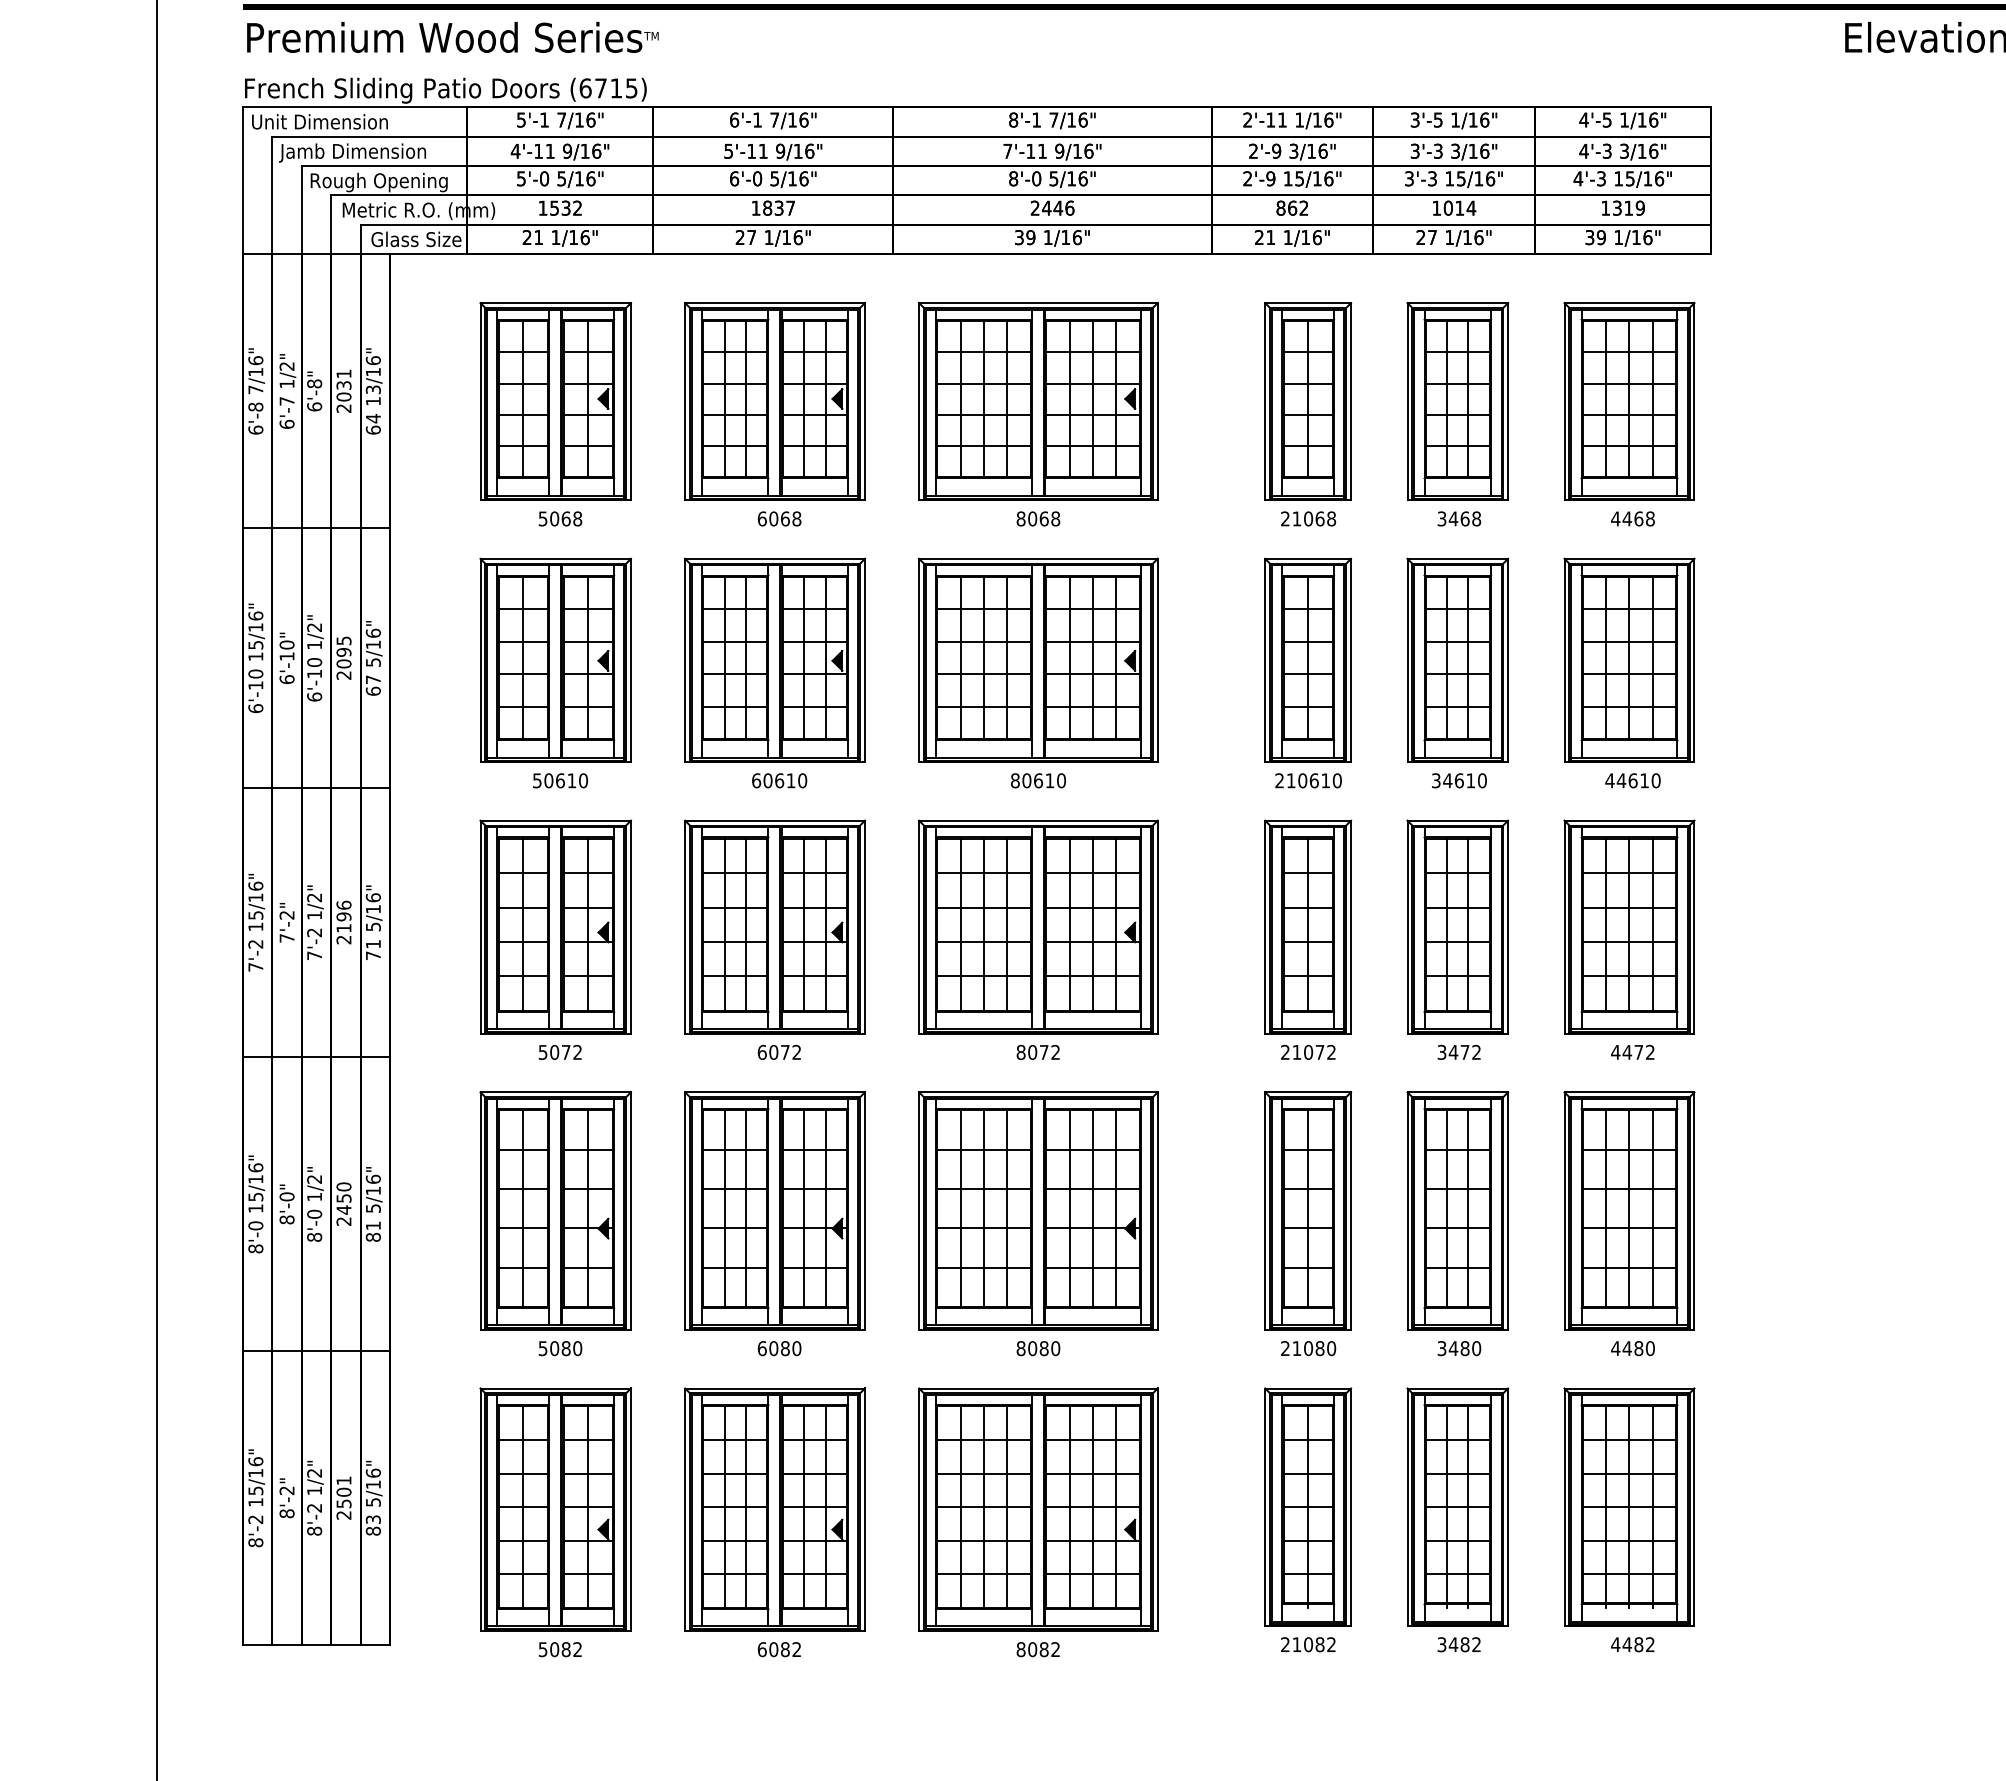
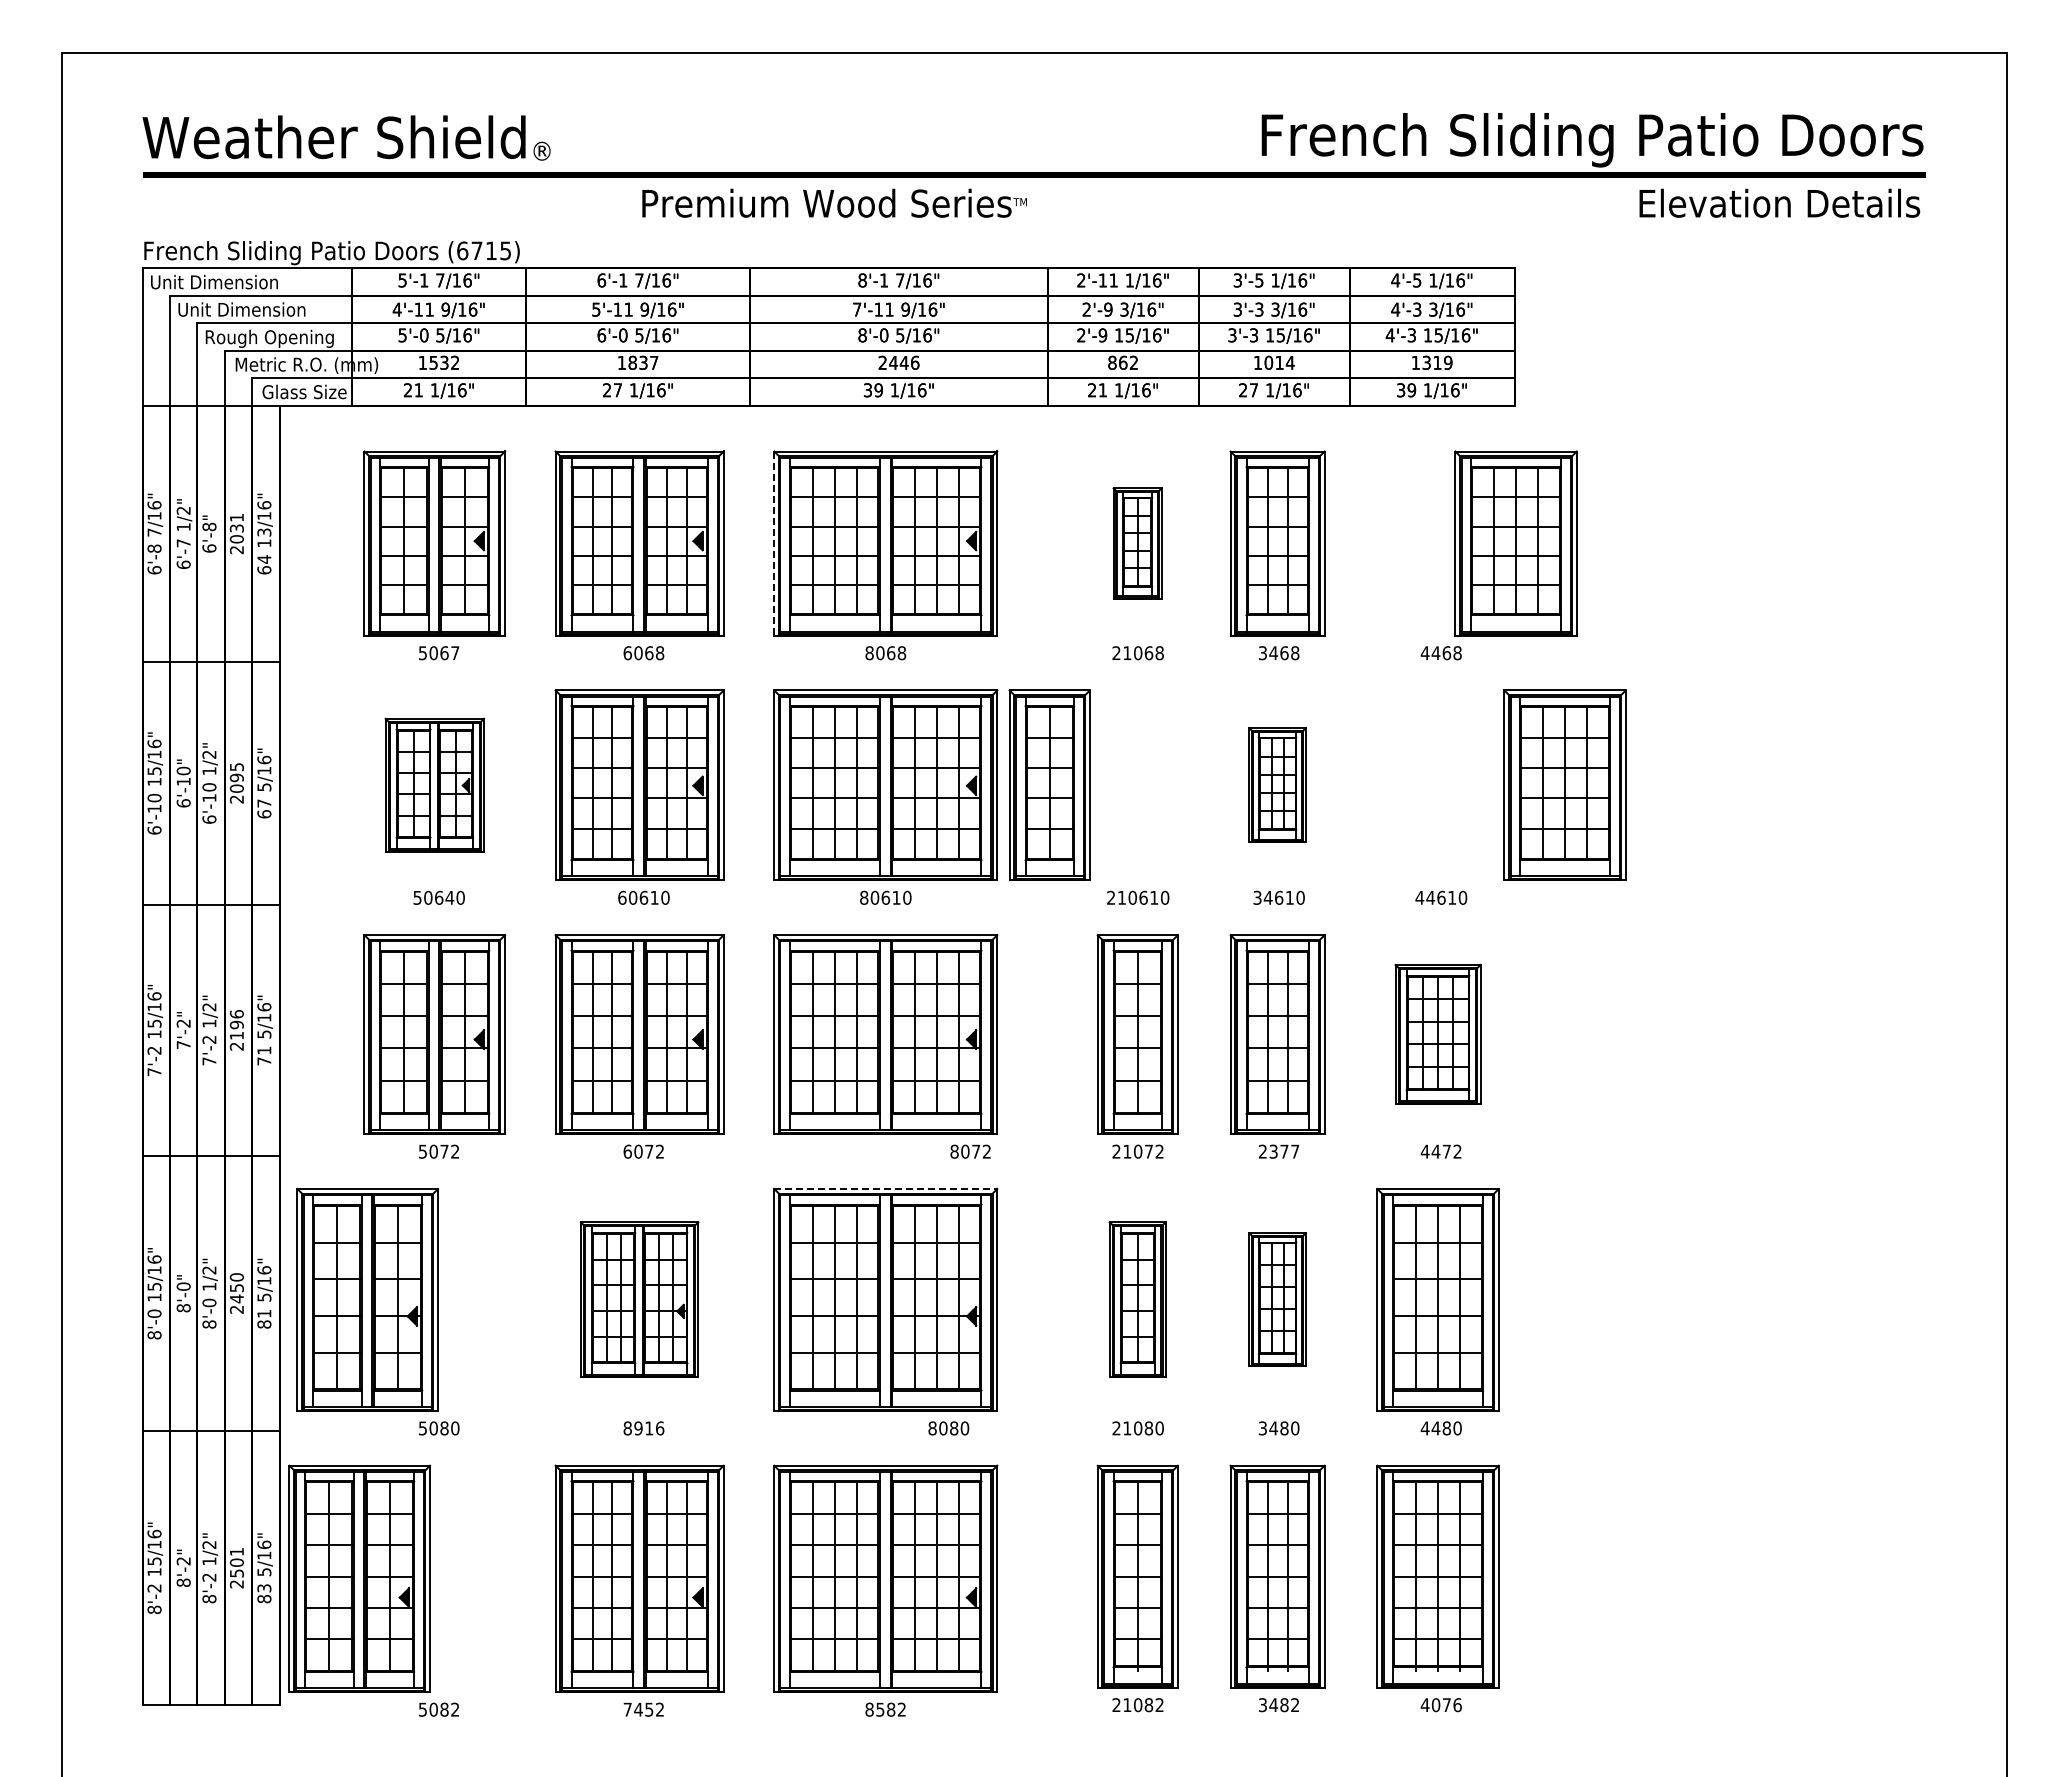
text: (452, 36) -> (834, 202), moved
text: (352, 153) -> (244, 311), Jamb Dimension -> Unit Dimension
part: (1307, 401) -> (1137, 543), size x0.6
part: (1628, 401) -> (1515, 543), moved
line: (919, 402) -> (774, 544), solid -> dashed
text: (577, 519) -> (455, 653), 5068 -> 5067
part: (555, 659) -> (434, 784), size x0.7
part: (1307, 659) -> (1049, 784), moved
part: (1457, 659) -> (1277, 784), size x0.6
part: (1628, 659) -> (1564, 784), moved
text: (571, 780) -> (449, 897), 50610 -> 50640
part: (1628, 927) -> (1437, 1034), size x0.7
text: (1038, 1052) -> (970, 1151), moved
text: (1458, 1052) -> (1278, 1151), 3472 -> 2377
line: (1039, 1092) -> (886, 1189), solid -> dashed
part: (555, 1210) -> (367, 1299), moved
part: (774, 1210) -> (639, 1299), size x0.7
part: (1307, 1210) -> (1137, 1299), size x0.7
part: (1457, 1210) -> (1277, 1299), size x0.6
text: (779, 1348) -> (643, 1428), 6080 -> 8916
text: (1038, 1348) -> (948, 1428), moved
part: (555, 1509) -> (359, 1578), moved
text: (1638, 1645) -> (1446, 1705), 4482 -> 4076
text: (773, 1649) -> (638, 1709), 6082 -> 7452
text: (1032, 1649) -> (880, 1709), 8082 -> 8582

